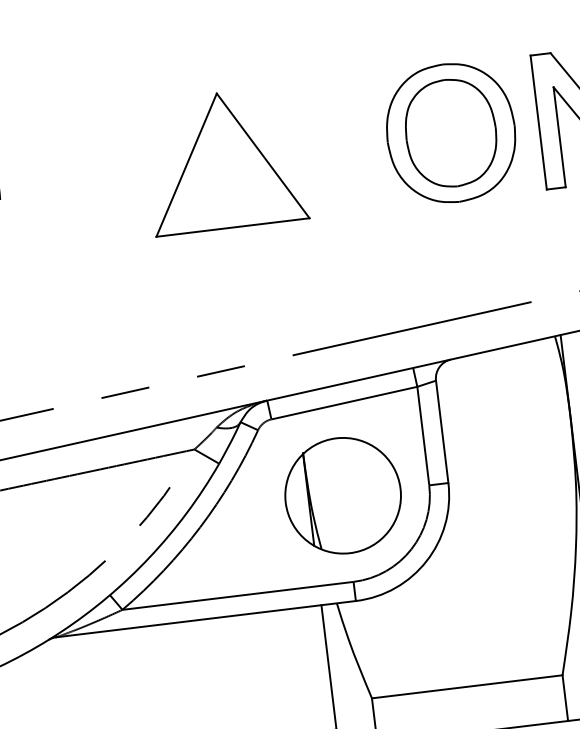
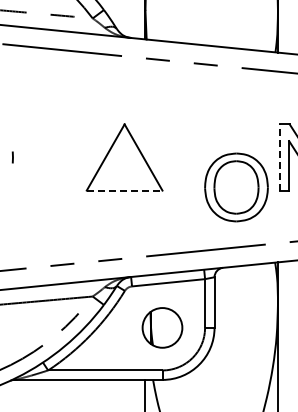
line: (538, 122) -> (279, 157), solid -> dashed
part: (451, 133) -> (236, 187), moved
line: (232, 227) -> (124, 190), solid -> dashed
part: (343, 495) -> (162, 327), size x0.7

